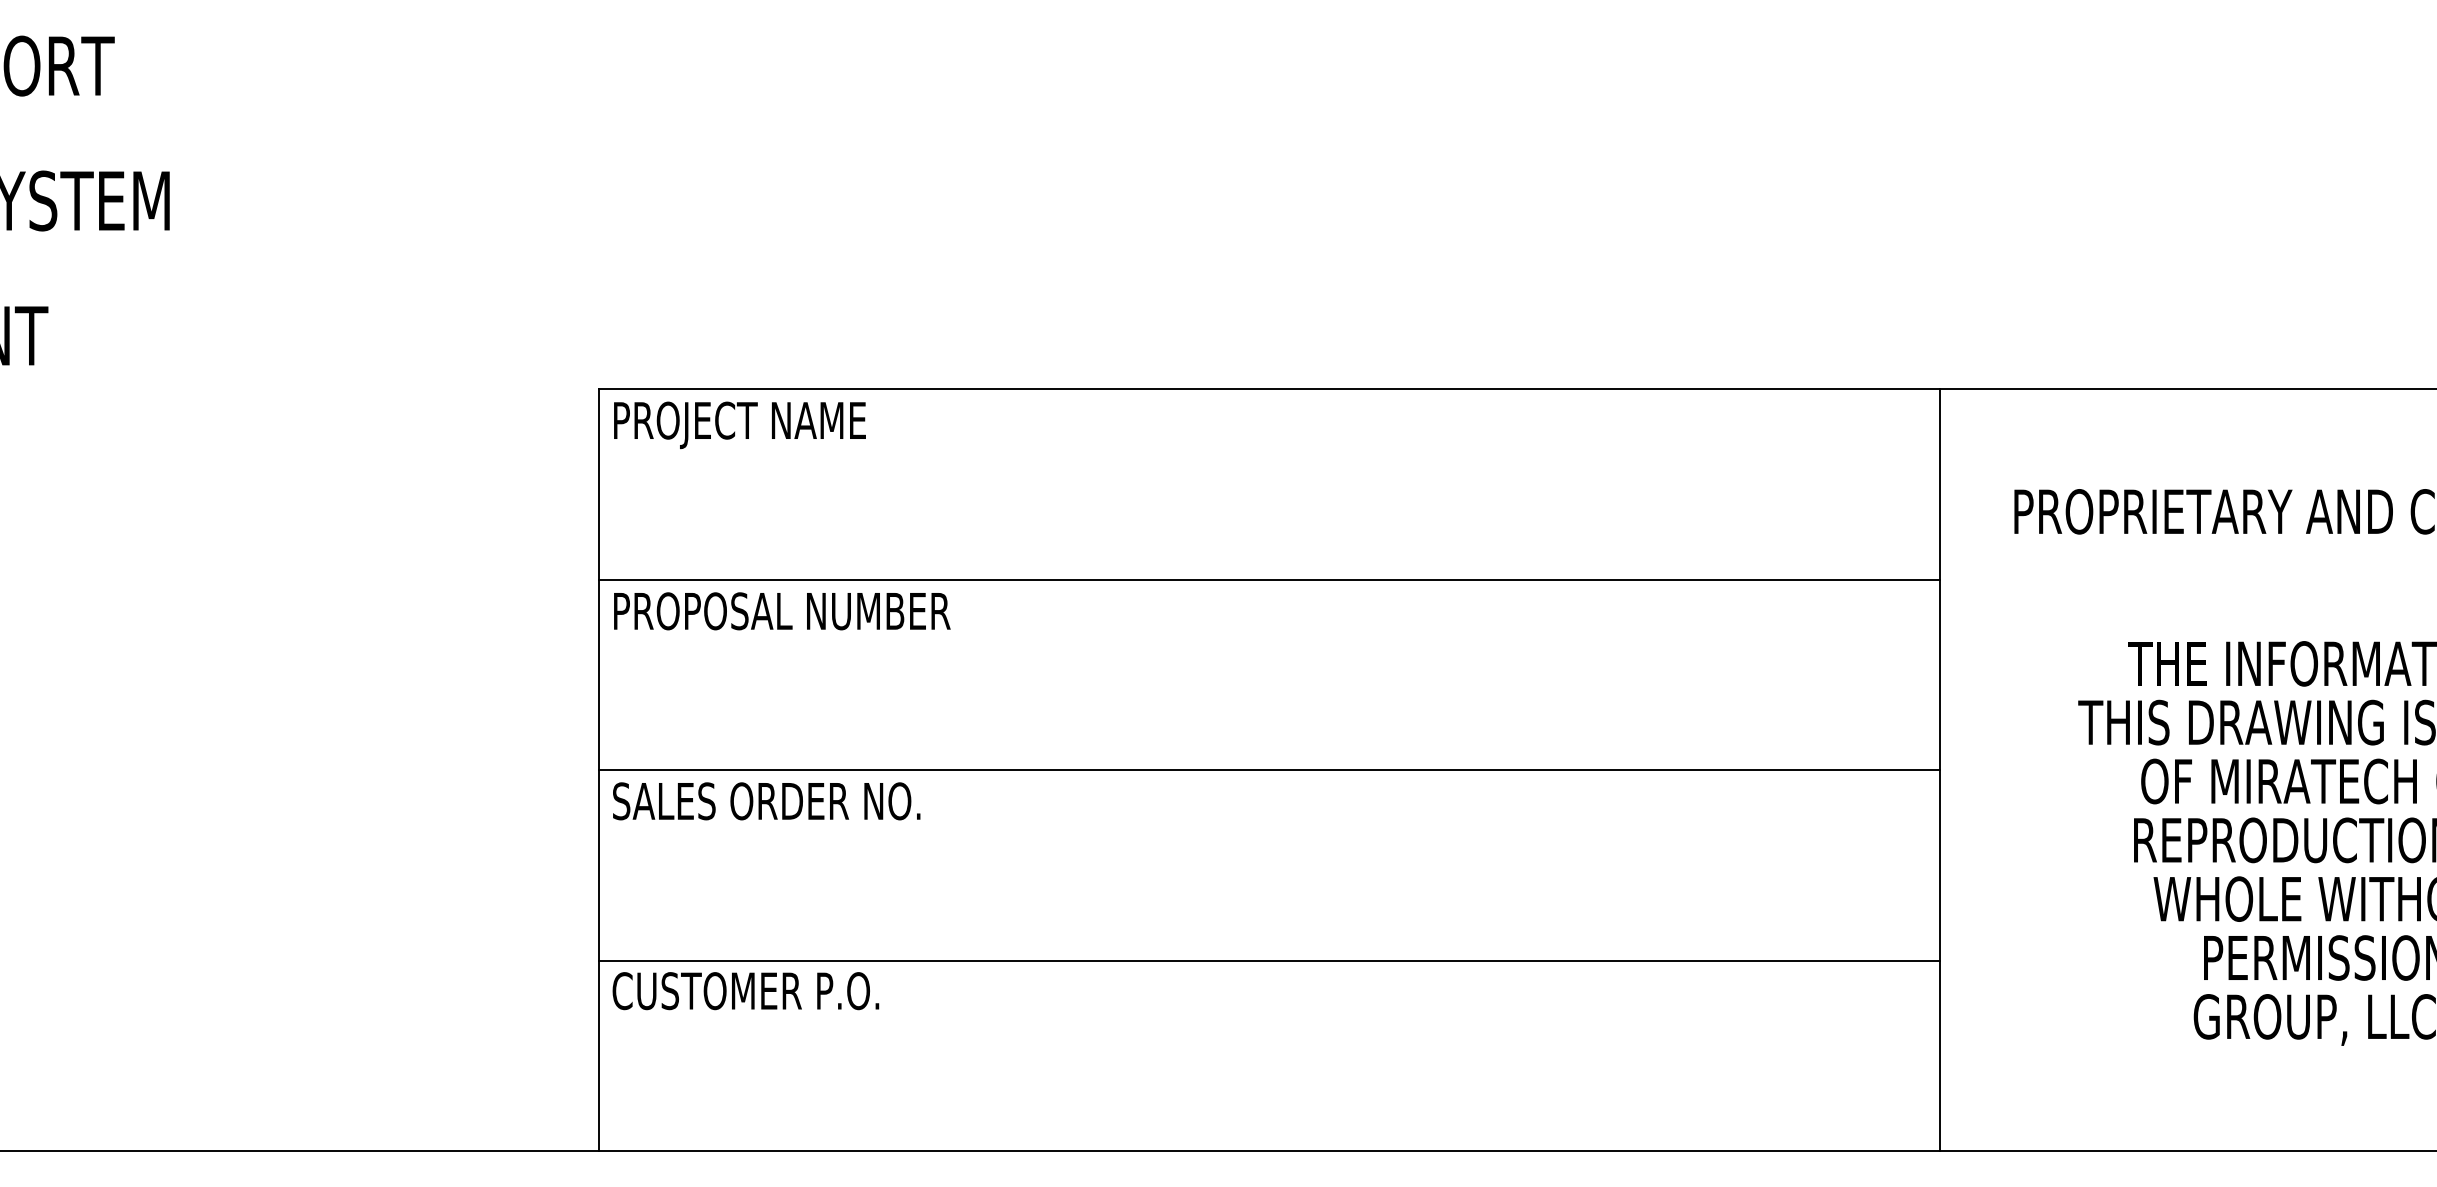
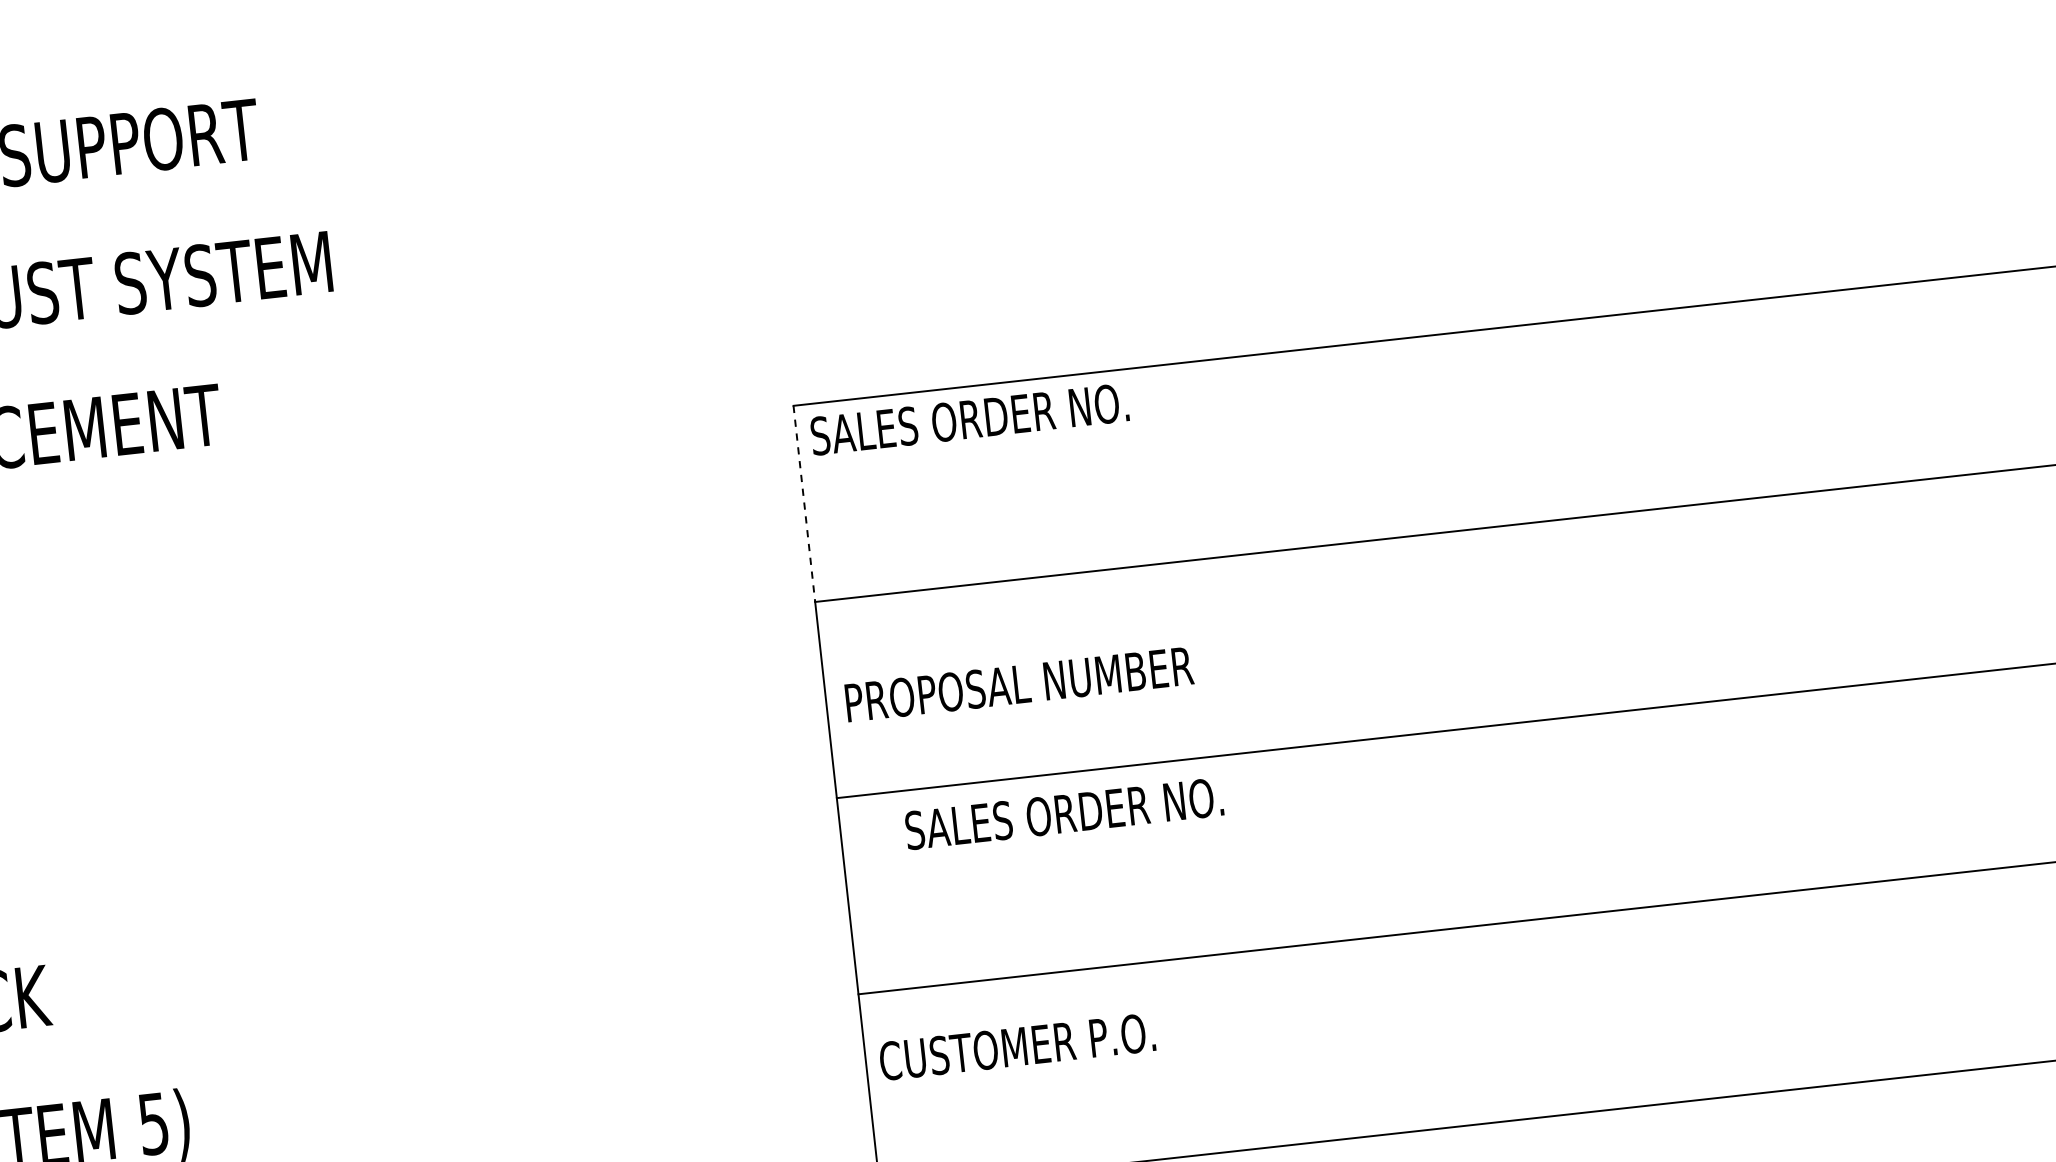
text: (766, 425) -> (970, 424), PROJECT NAME -> SALES ORDER NO.
line: (598, 484) -> (803, 504), solid -> dashed
text: (782, 611) -> (1019, 684), moved
text: (766, 801) -> (1064, 814), moved
text: (745, 991) -> (1017, 1047), moved

